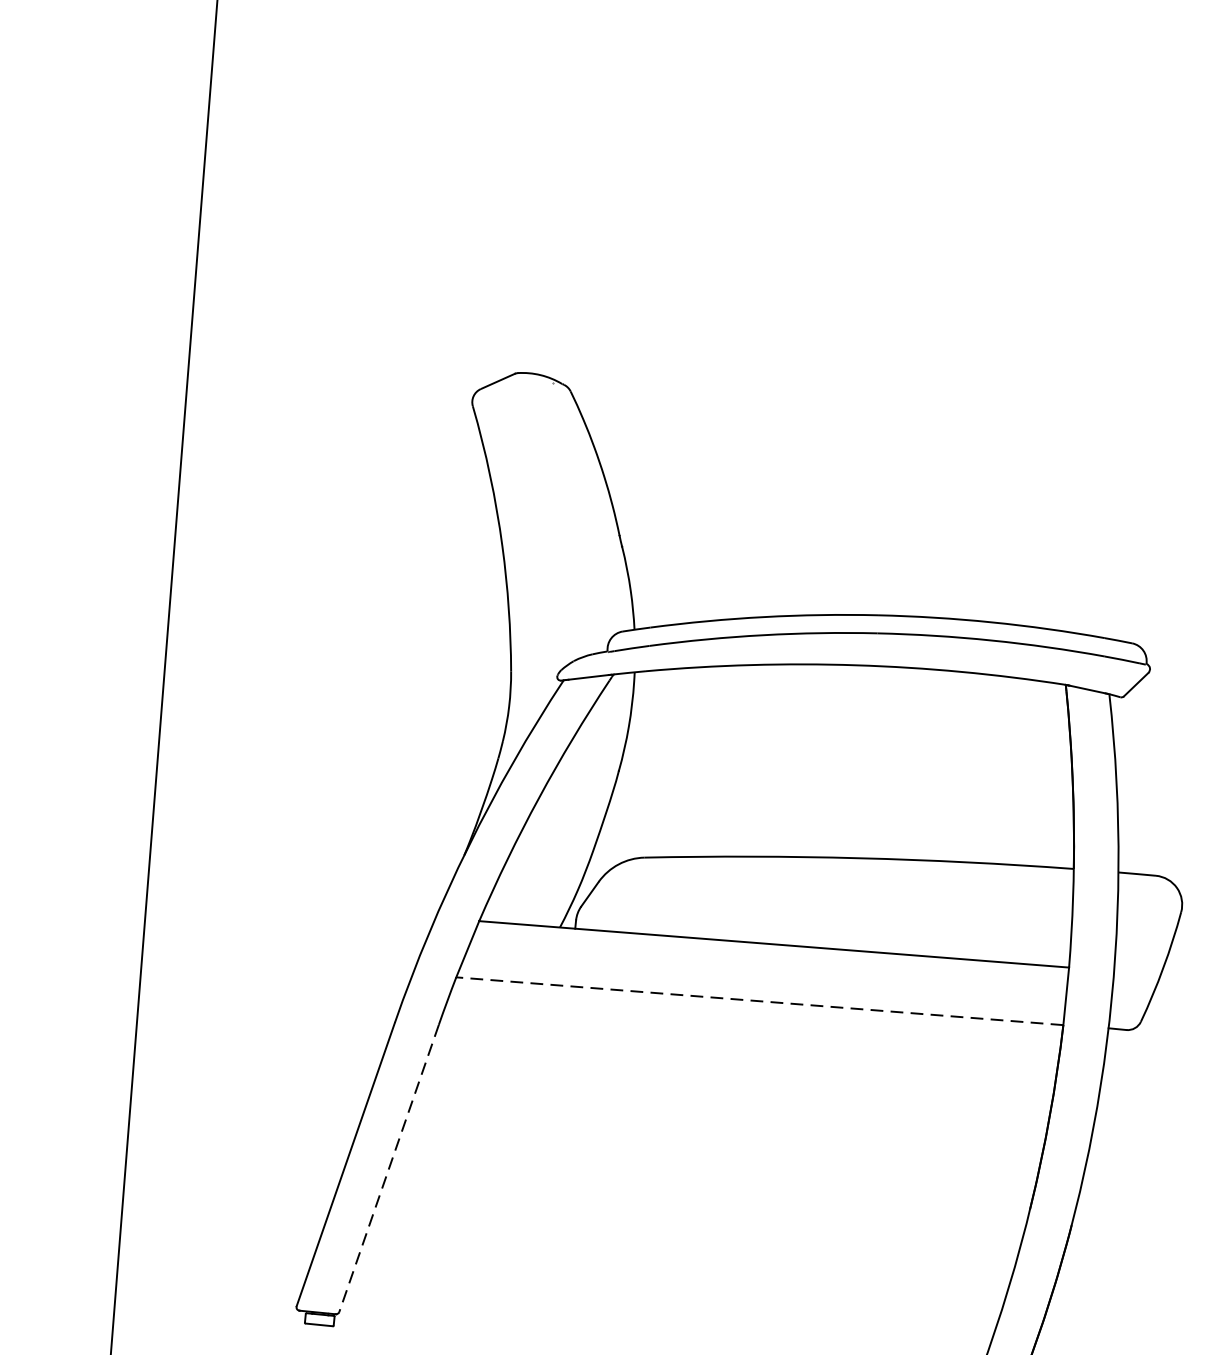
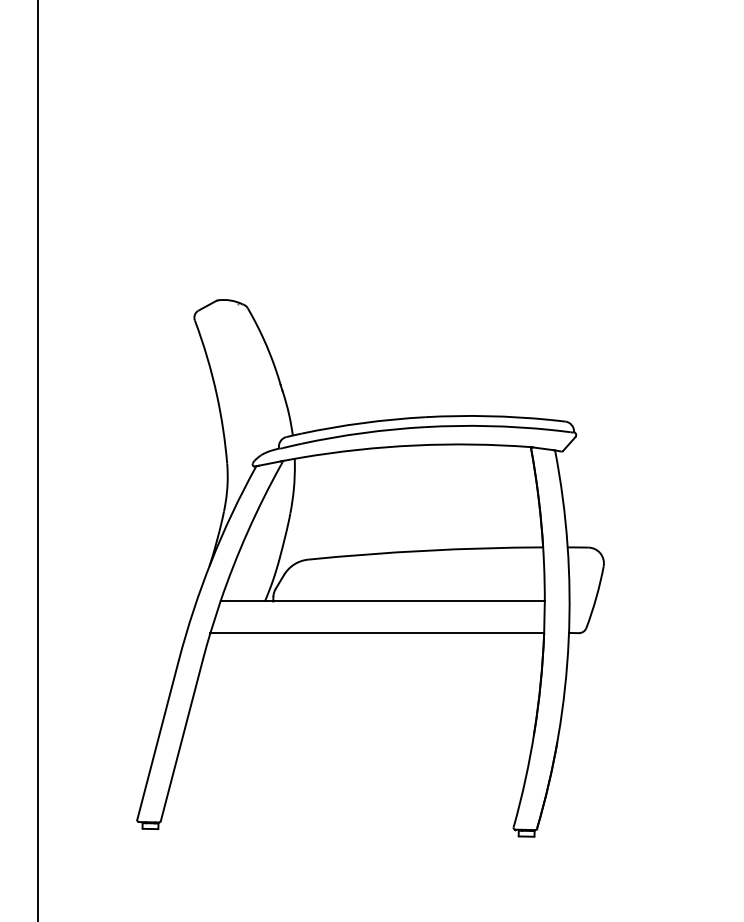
line: (760, 1001) -> (377, 633), dashed -> solid
line: (388, 1168) -> (181, 740), dashed -> solid

